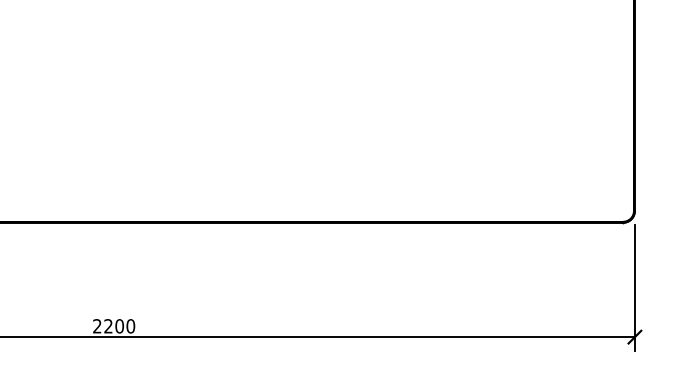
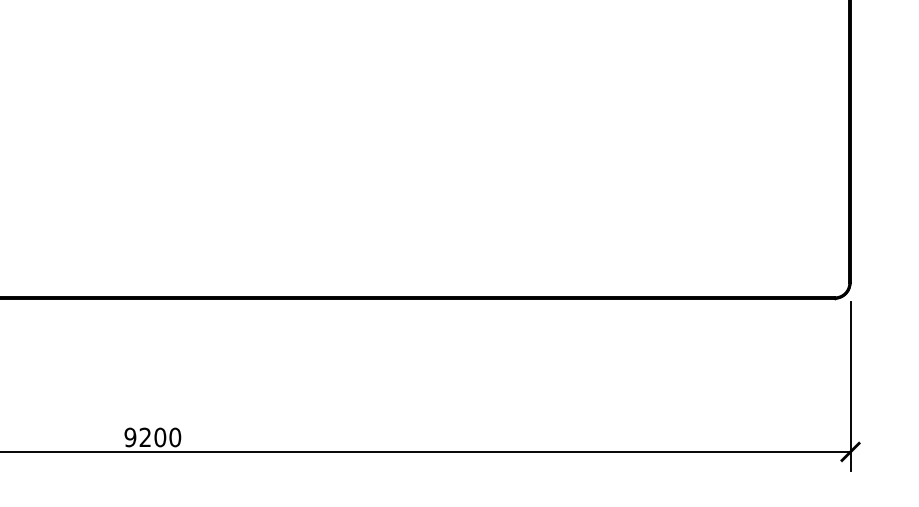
text: (97, 326) -> (130, 437), 2200 -> 9200

